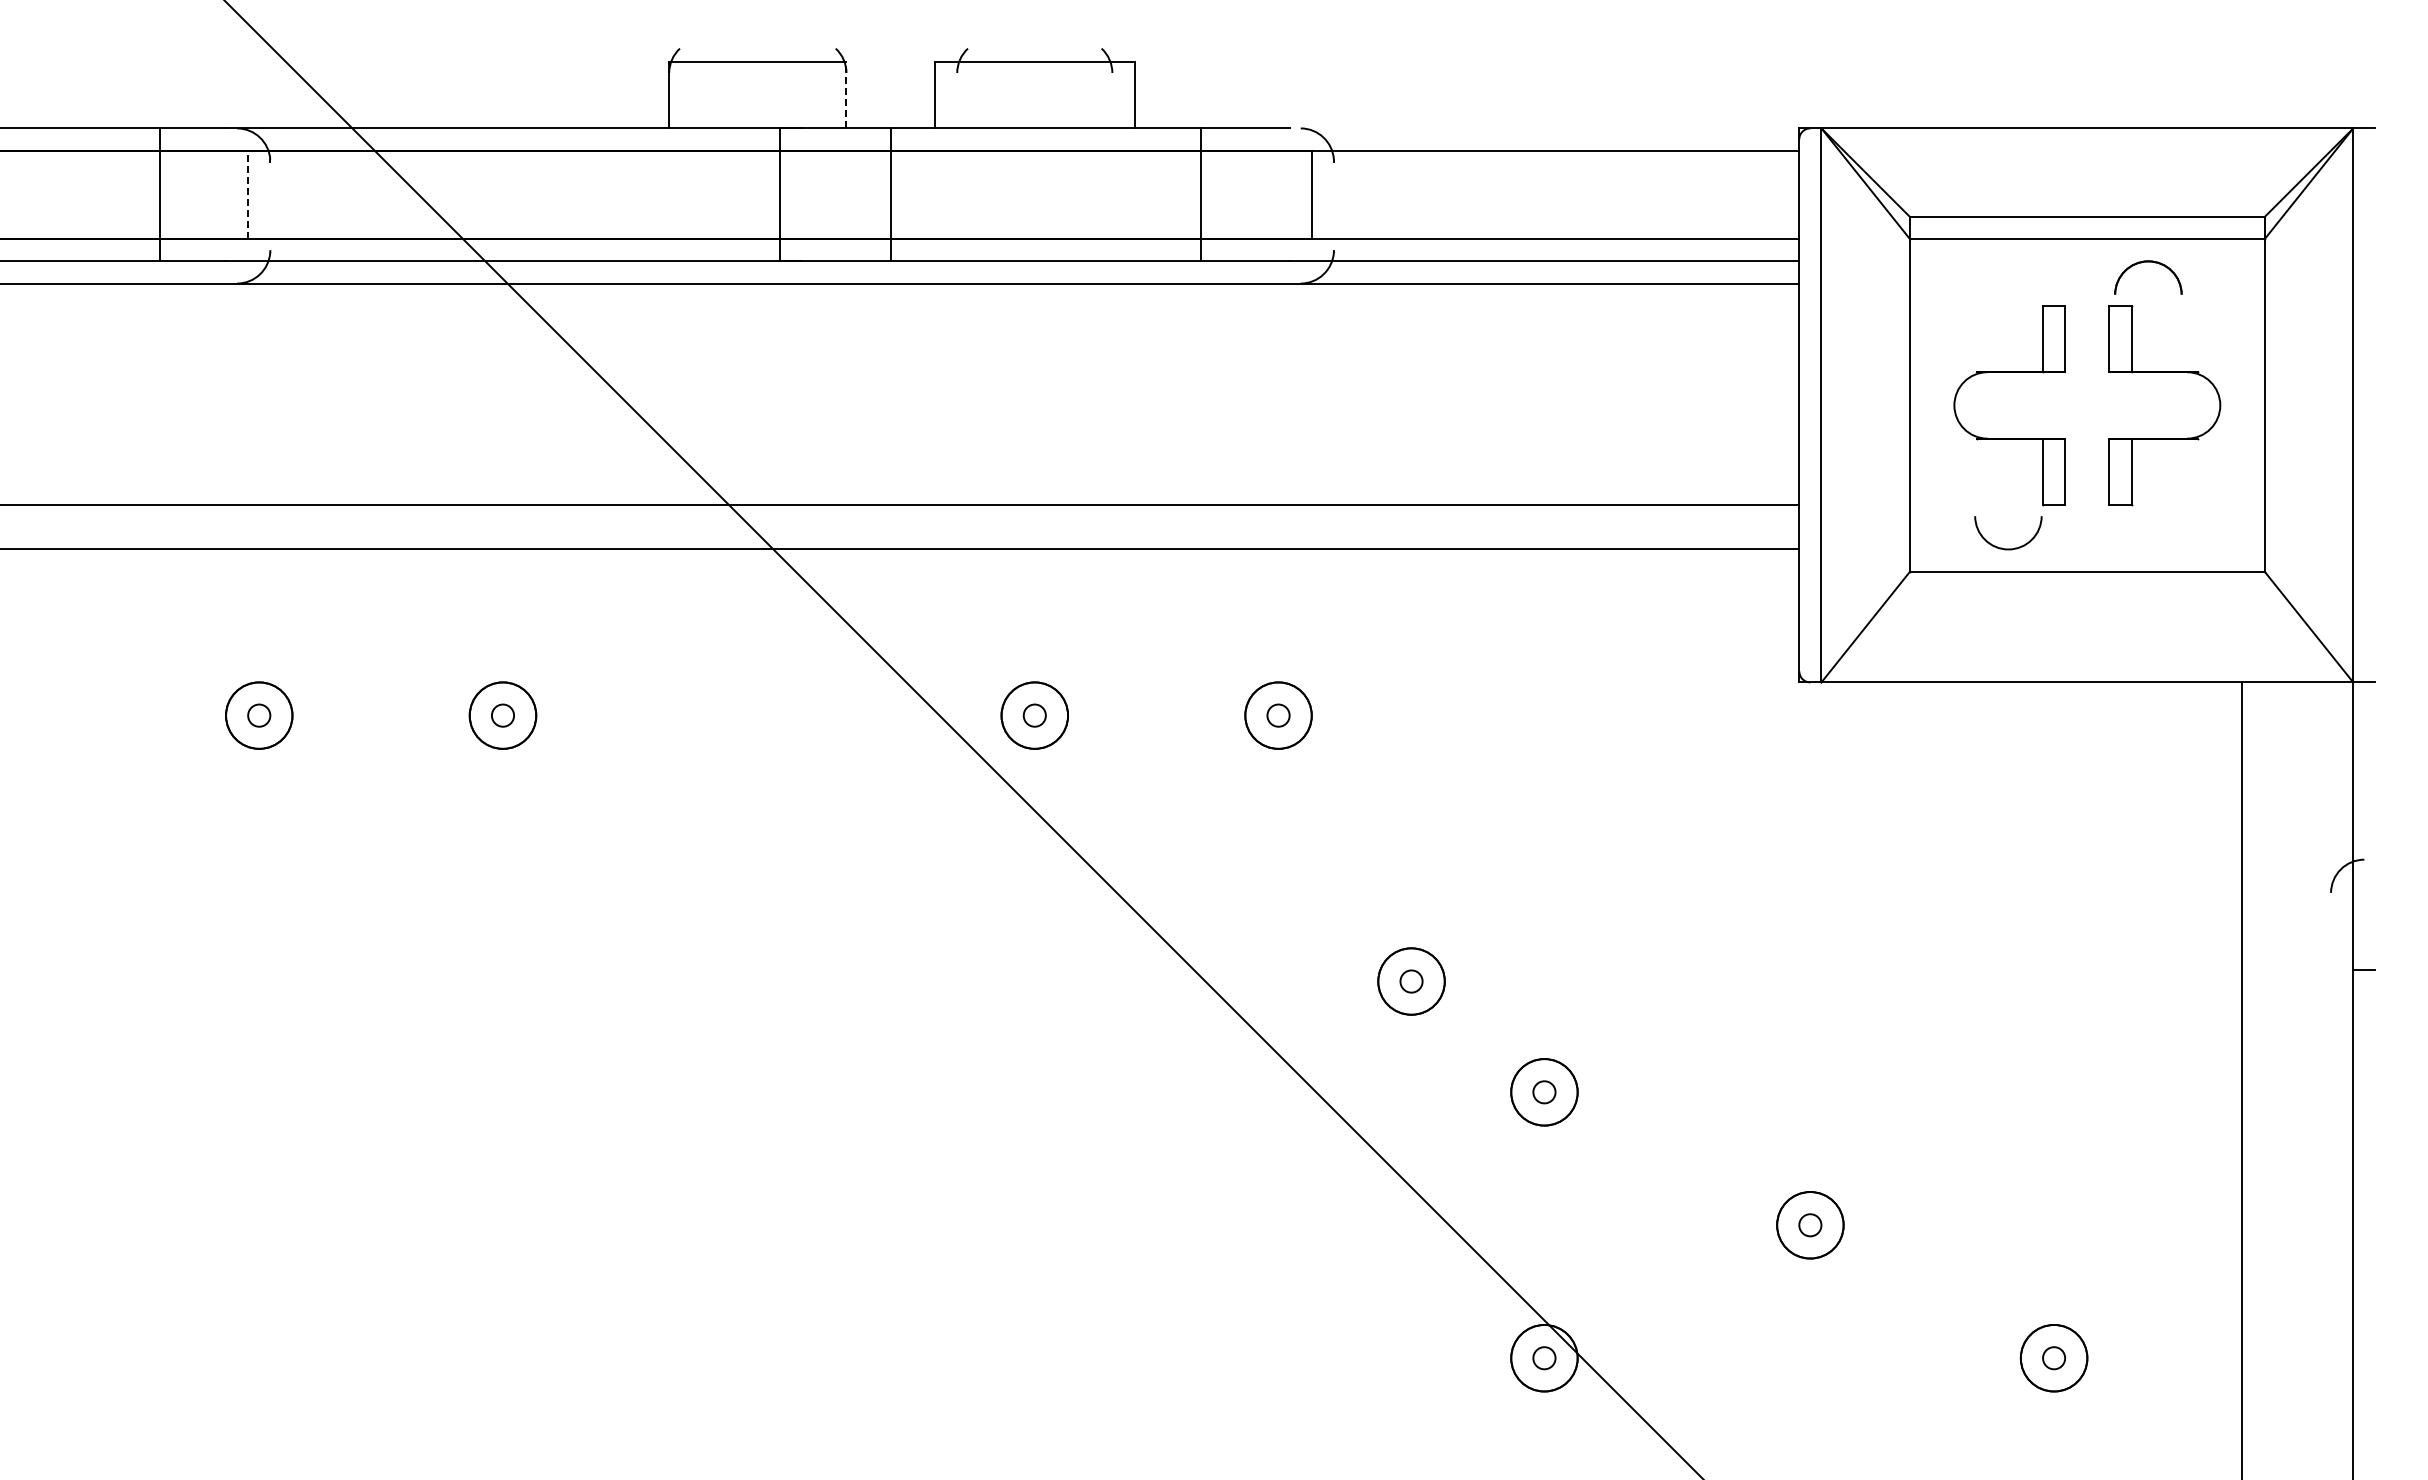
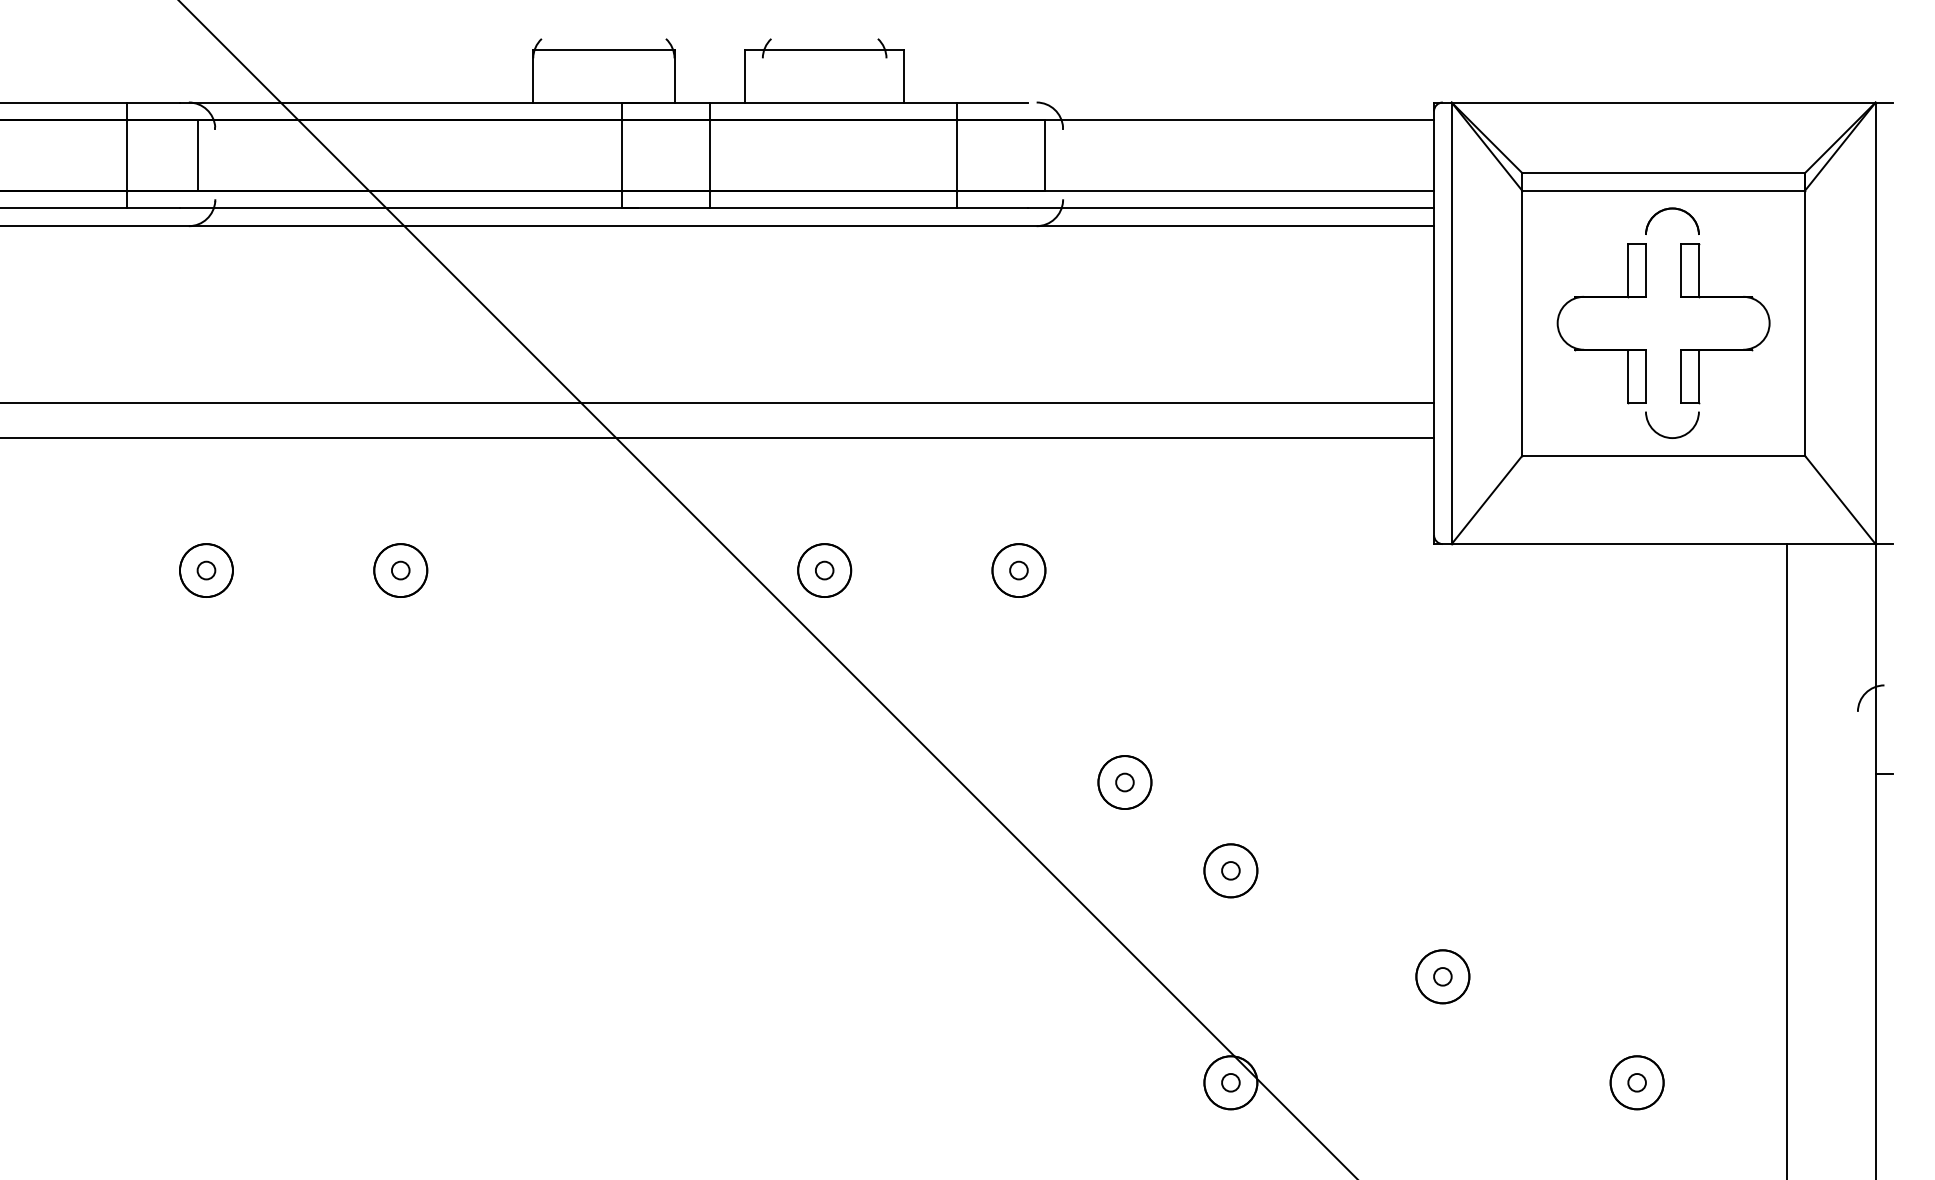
line: (846, 94) -> (674, 75), dashed -> solid
line: (248, 194) -> (197, 155), dashed -> solid
part: (2148, 262) -> (1672, 209), moved
curve: (2008, 548) -> (1672, 437), moved

